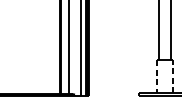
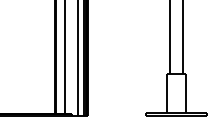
line: (173, 76) -> (186, 93), dashed -> solid
line: (156, 77) -> (166, 94), dashed -> solid

